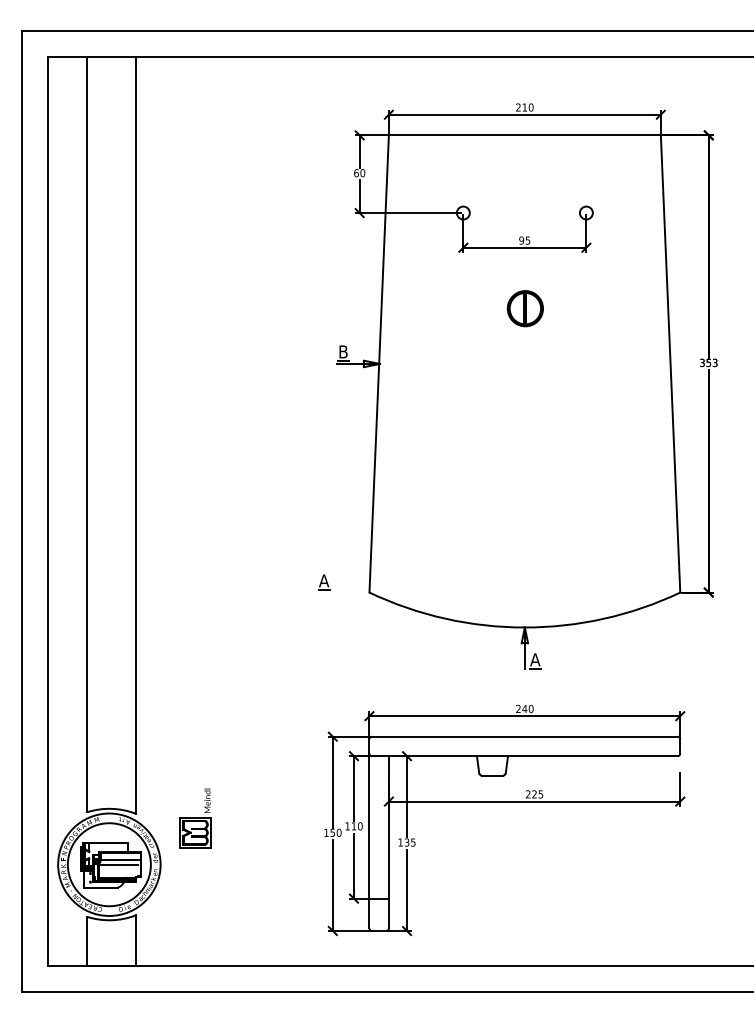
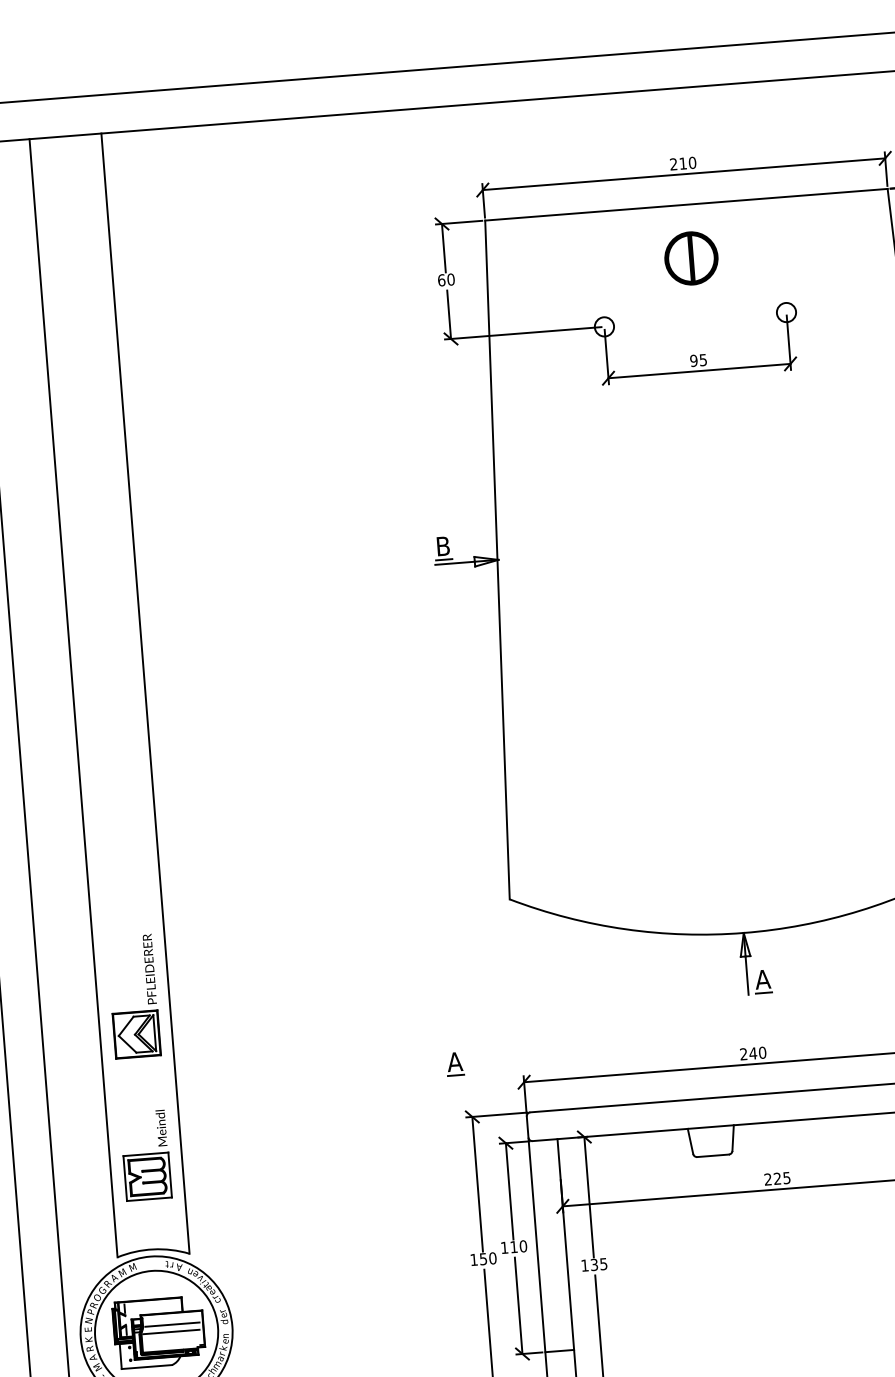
part: (524, 308) -> (690, 258), moved
part: (324, 582) -> (455, 1064), moved
part: (121, 637) -> (148, 994), added
part: (195, 818) -> (145, 1155), moved

